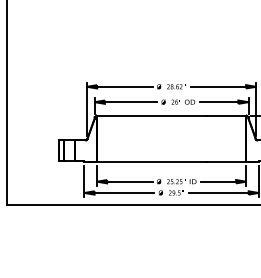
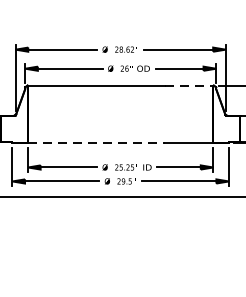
line: (227, 115) -> (190, 85), solid -> dashed
line: (152, 162) -> (96, 143), solid -> dashed

